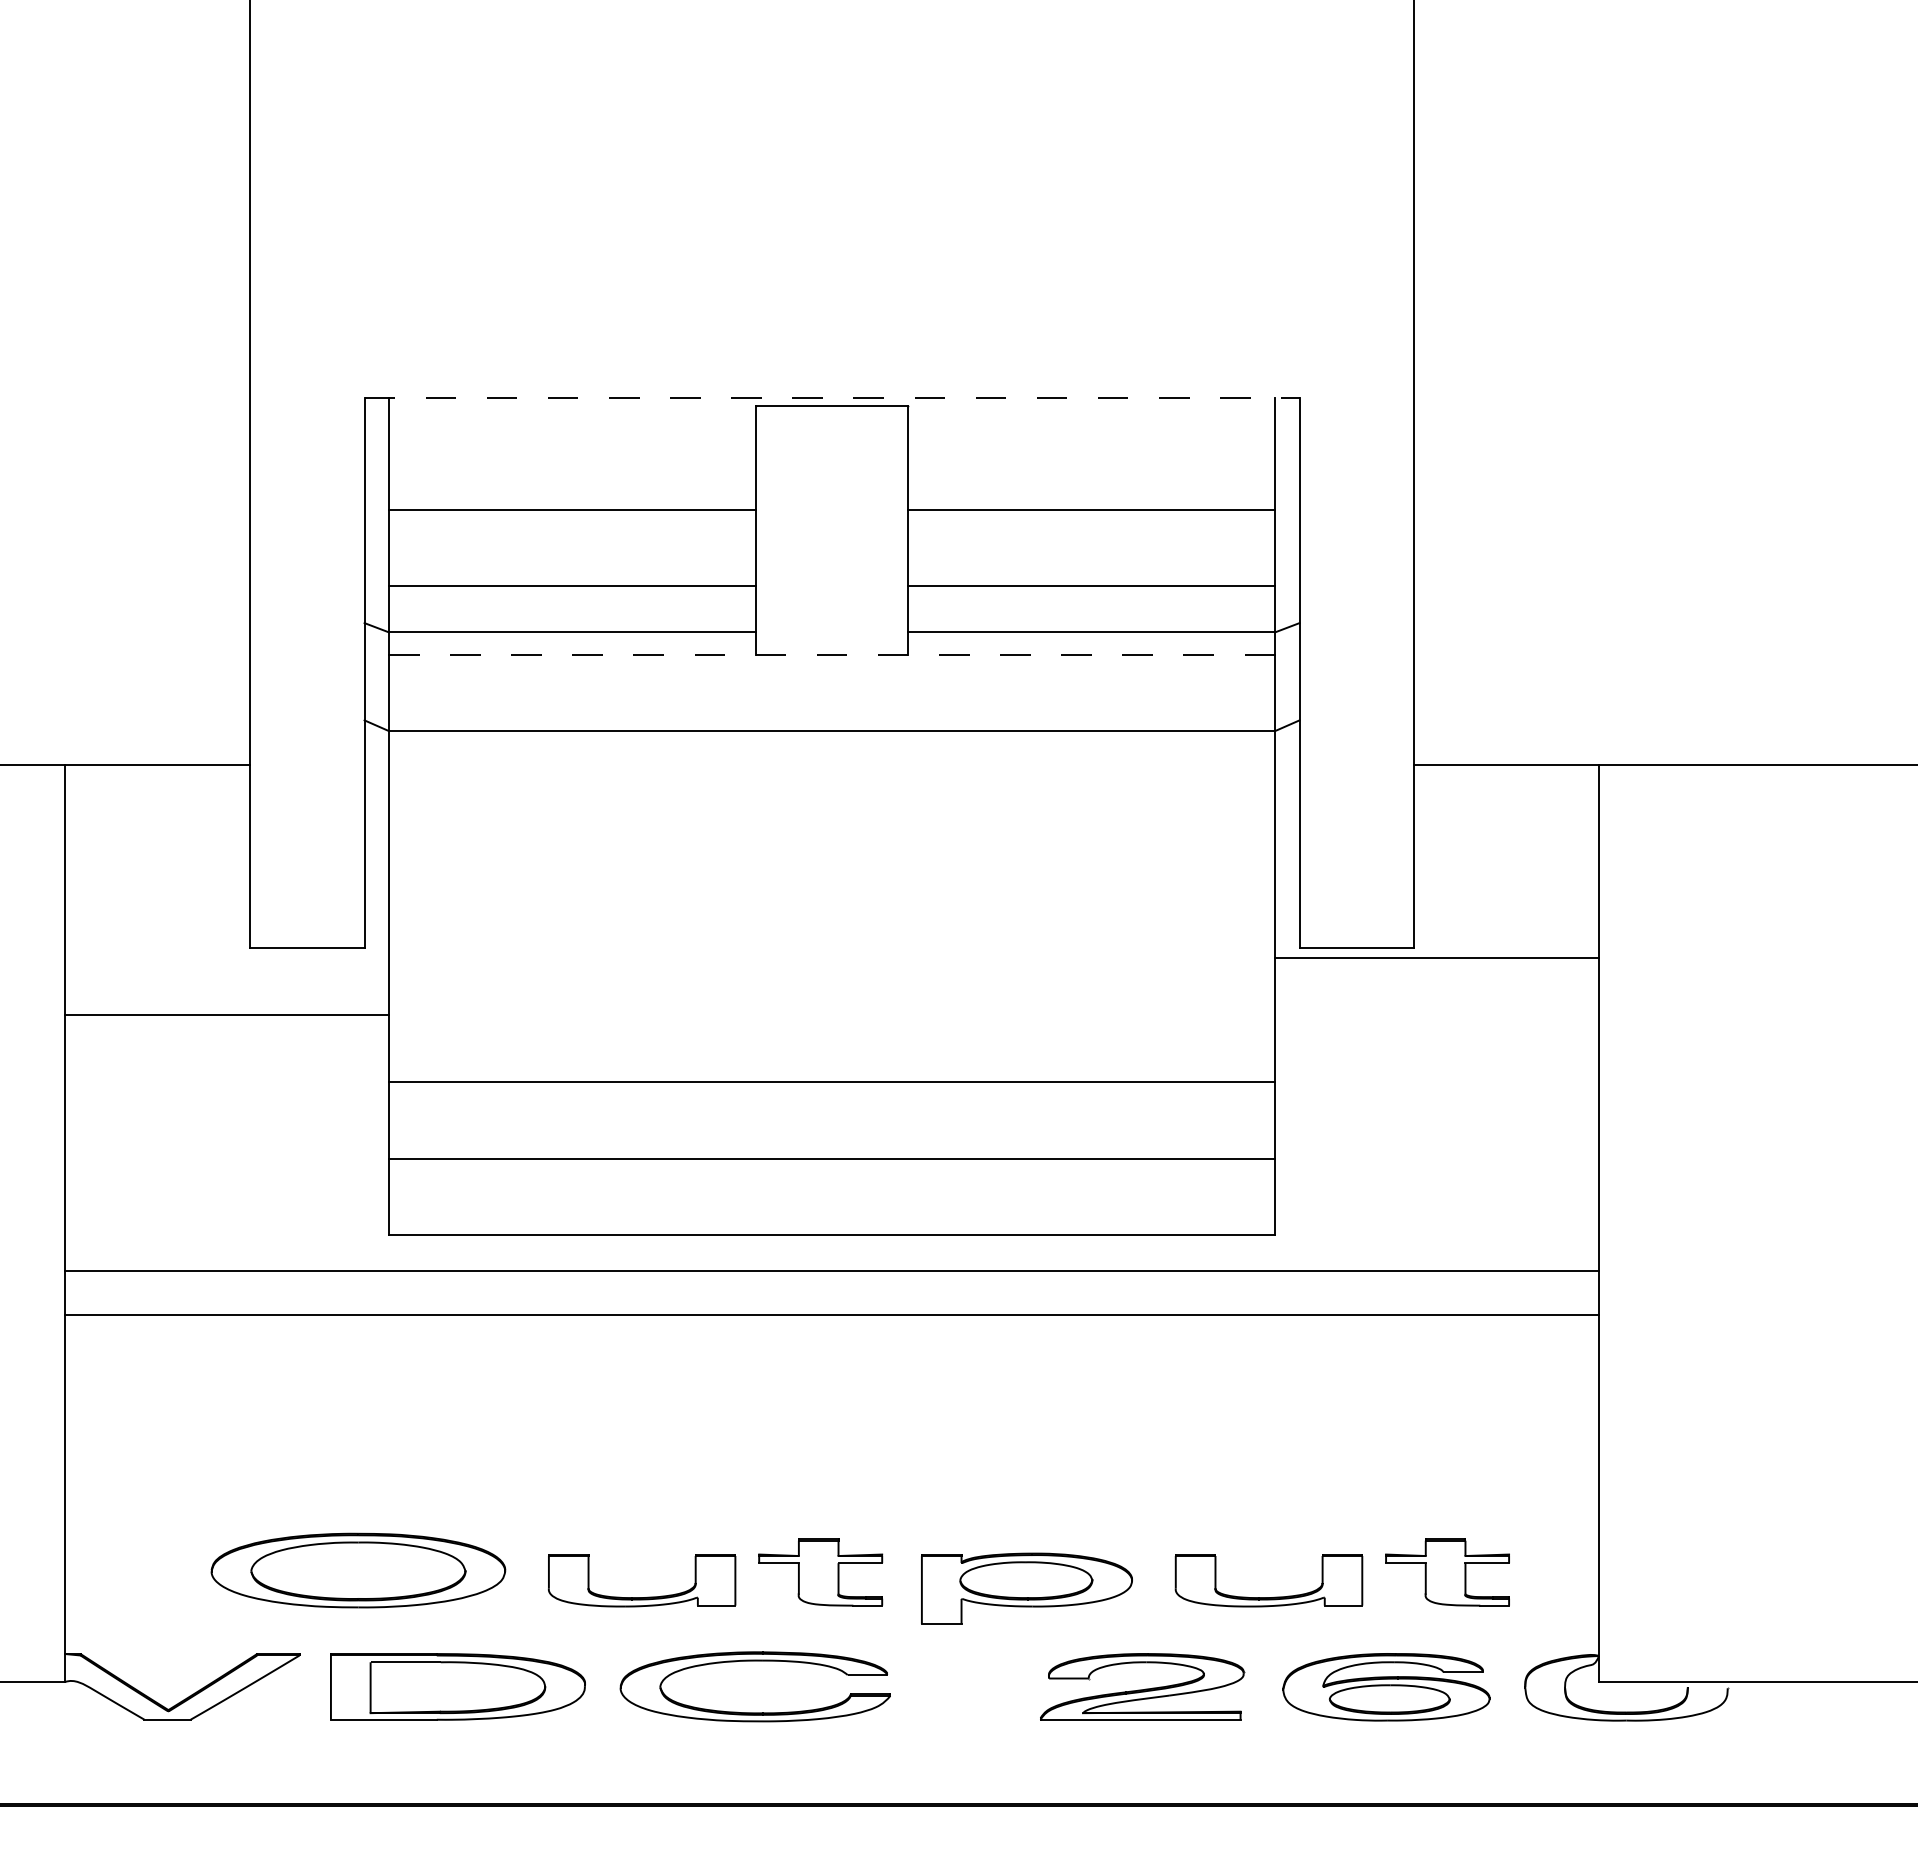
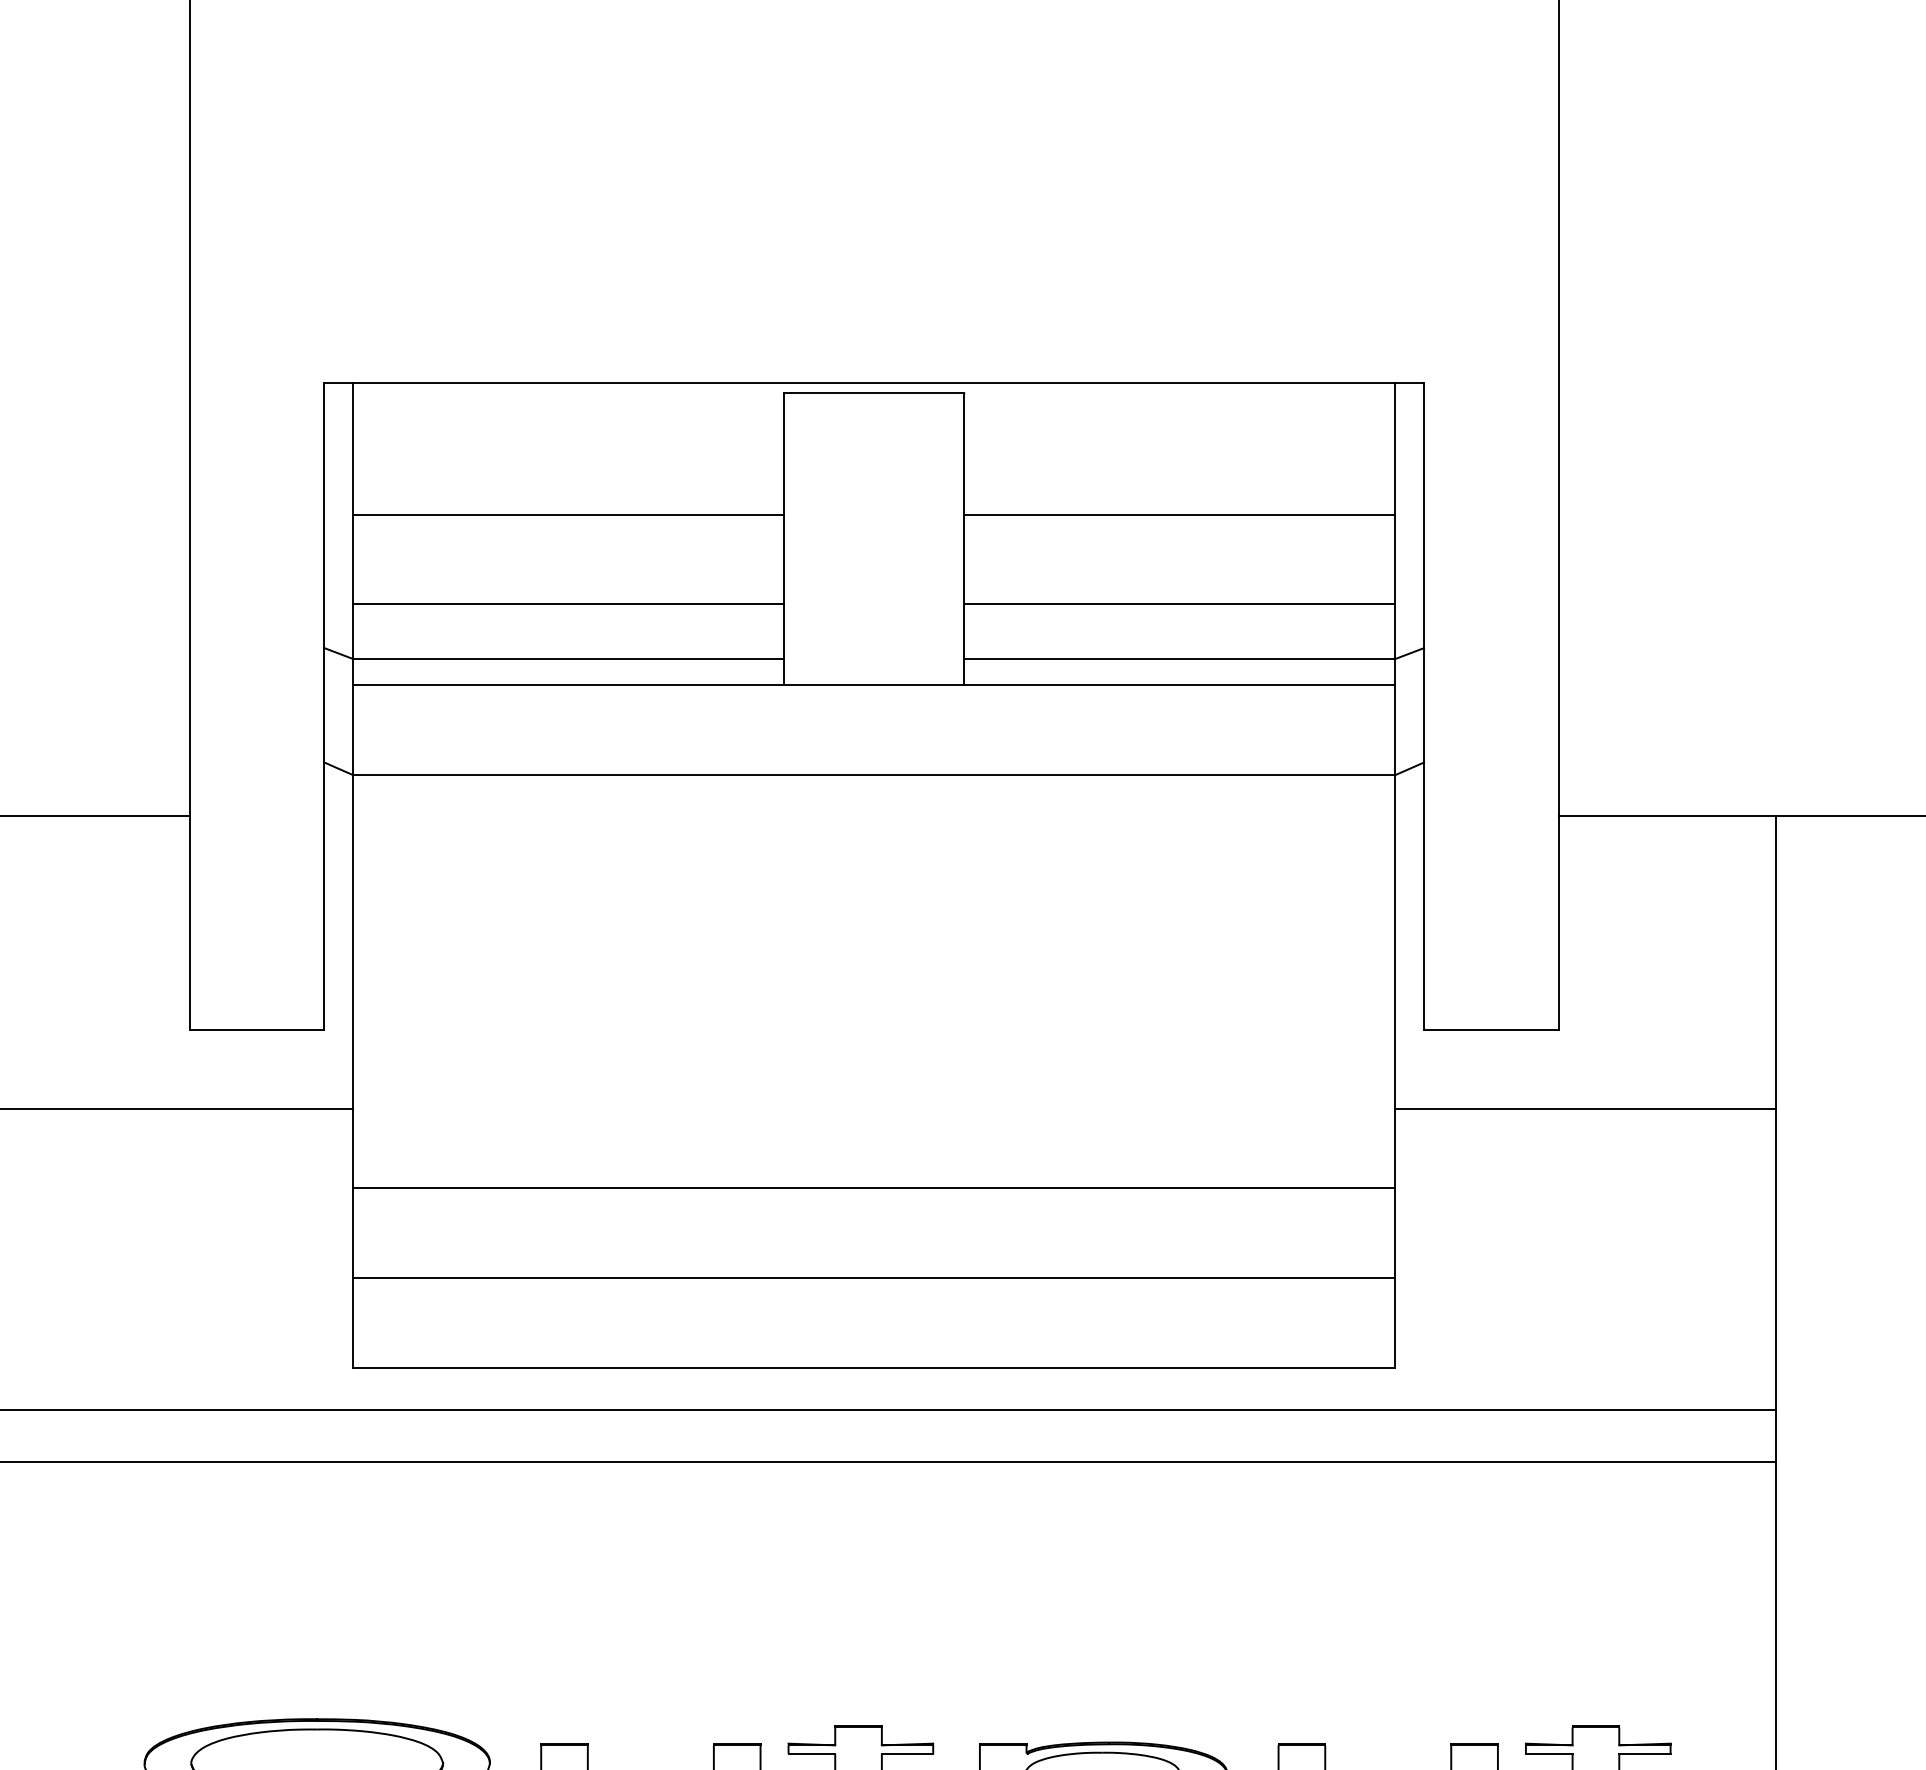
line: (832, 398) -> (874, 383), dashed -> solid
line: (832, 654) -> (874, 685), dashed -> solid
line: (1436, 958) -> (1585, 1109), moved

